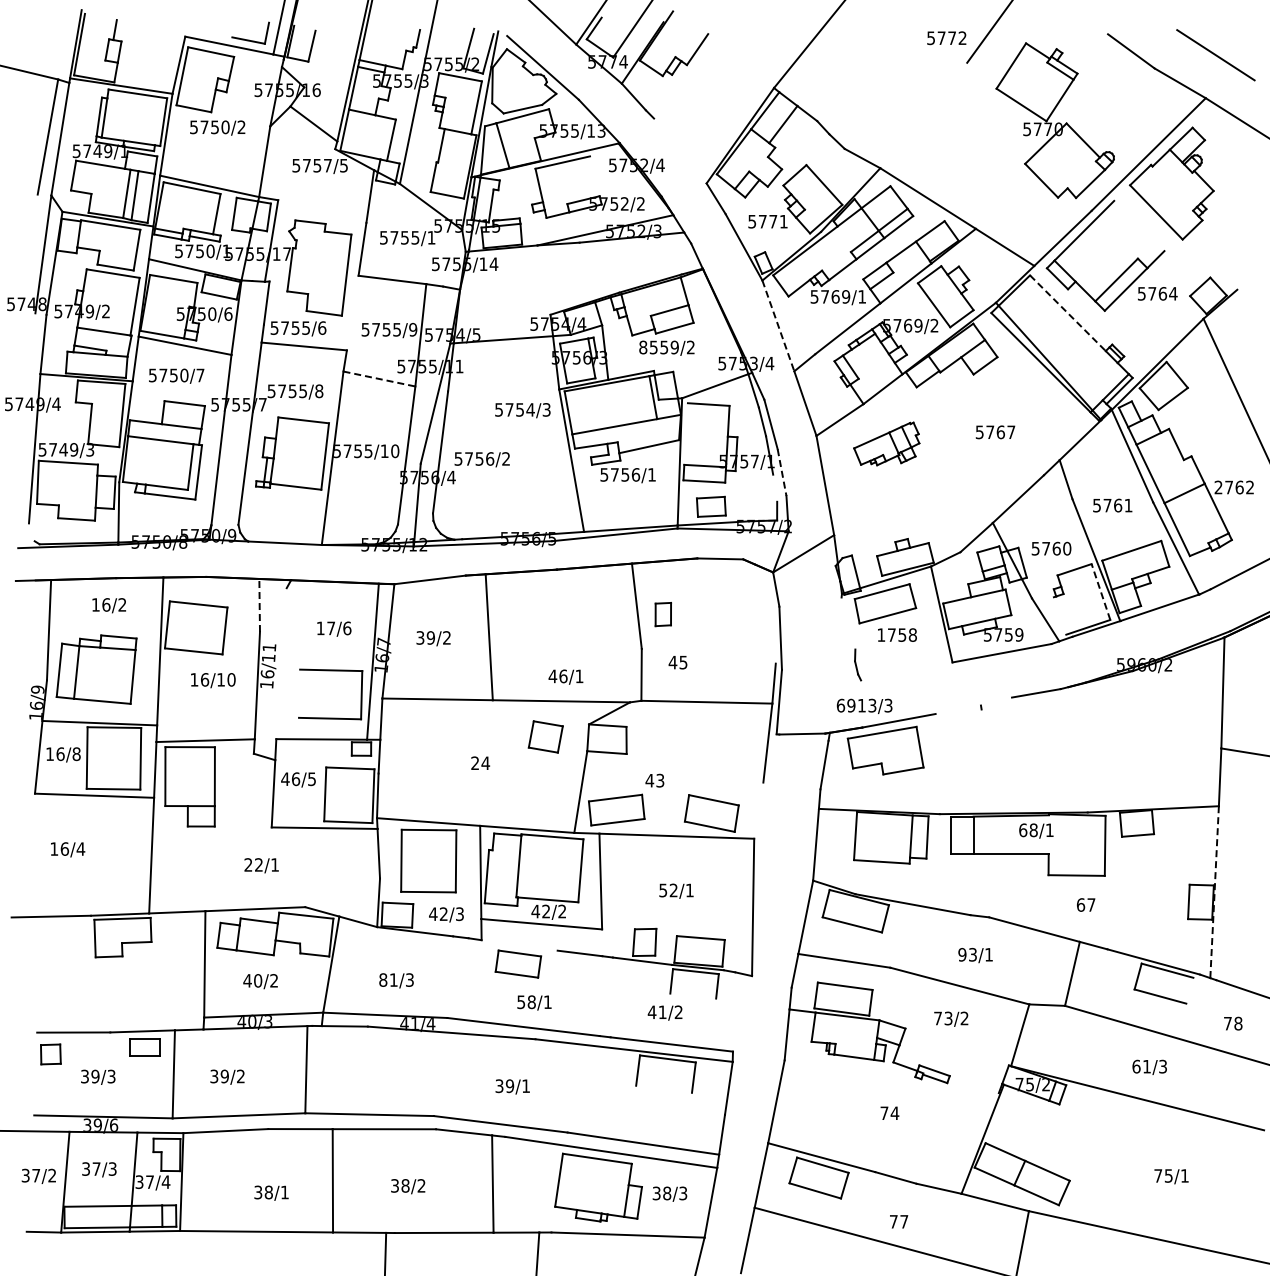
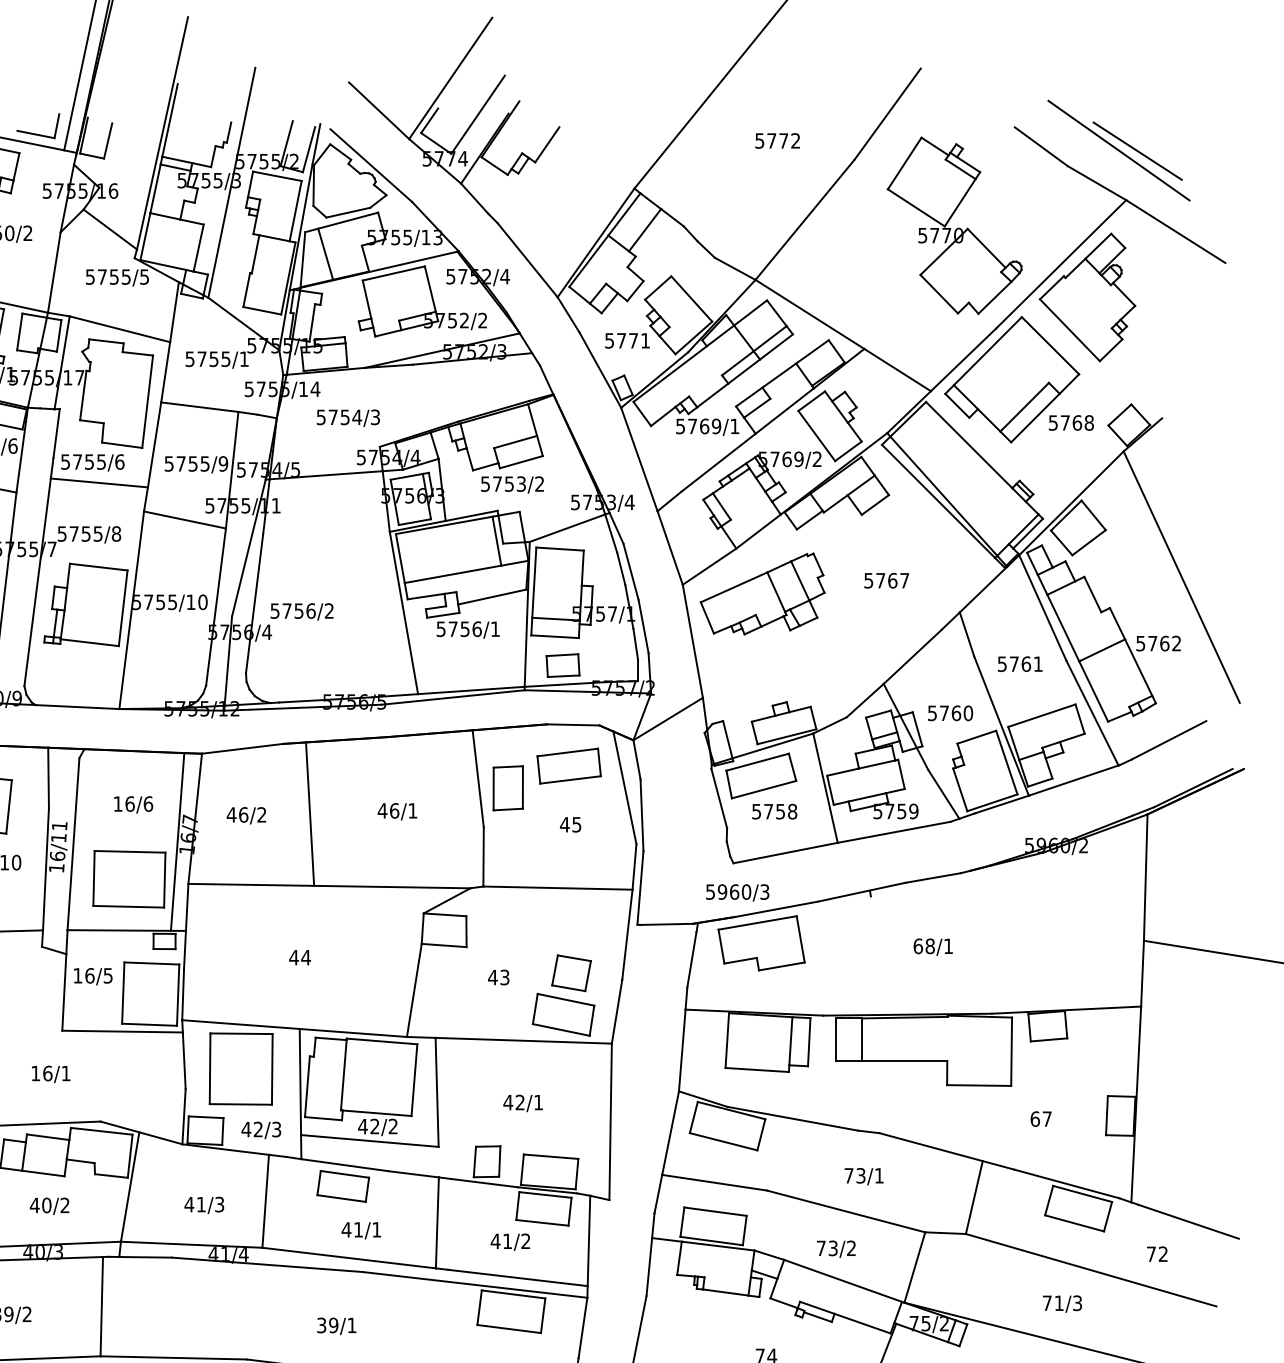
text: (946, 38) -> (777, 141), moved
line: (1199, 54) -> (1119, 150), added
line: (923, 115) -> (804, 219), added
line: (680, 150) -> (527, 259), added
text: (327, 165) -> (125, 276), 5757/5 -> 5755/5
line: (594, 176) -> (429, 289), added
line: (322, 211) -> (120, 329), added
line: (1139, 225) -> (1050, 345), added
text: (1173, 293) -> (1089, 422), 5764 -> 5768
line: (352, 312) -> (154, 444), added
line: (1067, 313) -> (968, 445), dashed -> solid
line: (778, 326) -> (639, 460), dashed -> solid
text: (658, 347) -> (502, 484), 8559/2 -> 5753/2
line: (379, 379) -> (185, 520), dashed -> solid
text: (522, 410) -> (347, 418), moved
line: (685, 433) -> (533, 582), added
part: (886, 443) -> (762, 593), size x1.67
line: (782, 472) -> (644, 626), dashed -> solid
line: (775, 487) -> (636, 643), added
text: (1218, 487) -> (1140, 643), 2762 -> 5762
line: (1100, 591) -> (1006, 762), dashed -> solid
line: (259, 605) -> (48, 777), dashed -> solid
line: (765, 613) -> (624, 787), added
part: (663, 614) -> (508, 788), size x1.67
line: (1059, 615) -> (959, 789), added
line: (848, 623) -> (719, 798), added
text: (331, 628) -> (130, 804), 17/6 -> 16/6
text: (881, 634) -> (756, 810), 1758 -> 5758
text: (425, 637) -> (237, 814), 39/2 -> 46/2
text: (677, 662) -> (570, 824), moved
line: (281, 663) -> (73, 844), added
line: (906, 671) -> (785, 853), added
text: (565, 676) -> (396, 810), moved
line: (299, 693) -> (93, 878), added
text: (856, 705) -> (728, 891), 6913/3 -> 5960/3
line: (973, 705) -> (861, 891), added
part: (545, 736) -> (571, 972), moved
text: (474, 762) -> (293, 956), 24 -> 44
text: (285, 778) -> (78, 975), 46/5 -> 16/5
part: (616, 809) -> (568, 765), moved
line: (758, 810) -> (616, 1011), added
text: (1036, 830) -> (933, 946), moved
text: (253, 864) -> (41, 1072), 22/1 -> 16/1
text: (662, 890) -> (507, 1102), 52/1 -> 42/1
line: (1214, 892) -> (1136, 1104), dashed -> solid
text: (1086, 904) -> (1041, 1118), moved
line: (519, 945) -> (344, 1165), added
text: (962, 954) -> (849, 1175), 93/1 -> 73/1
line: (450, 976) -> (265, 1200), added
text: (382, 979) -> (188, 1203), 81/3 -> 41/3
line: (1189, 990) -> (1107, 1216), added
line: (693, 995) -> (542, 1222), added
line: (600, 996) -> (436, 1223), added
text: (525, 1002) -> (351, 1230), 58/1 -> 41/1
line: (733, 1011) -> (588, 1240), added
text: (1238, 1023) -> (1163, 1254), 78 -> 72
line: (956, 1046) -> (842, 1280), added
text: (1136, 1066) -> (1047, 1303), 61/3 -> 71/3
line: (973, 1084) -> (861, 1323), added
line: (663, 1088) -> (508, 1328), added

